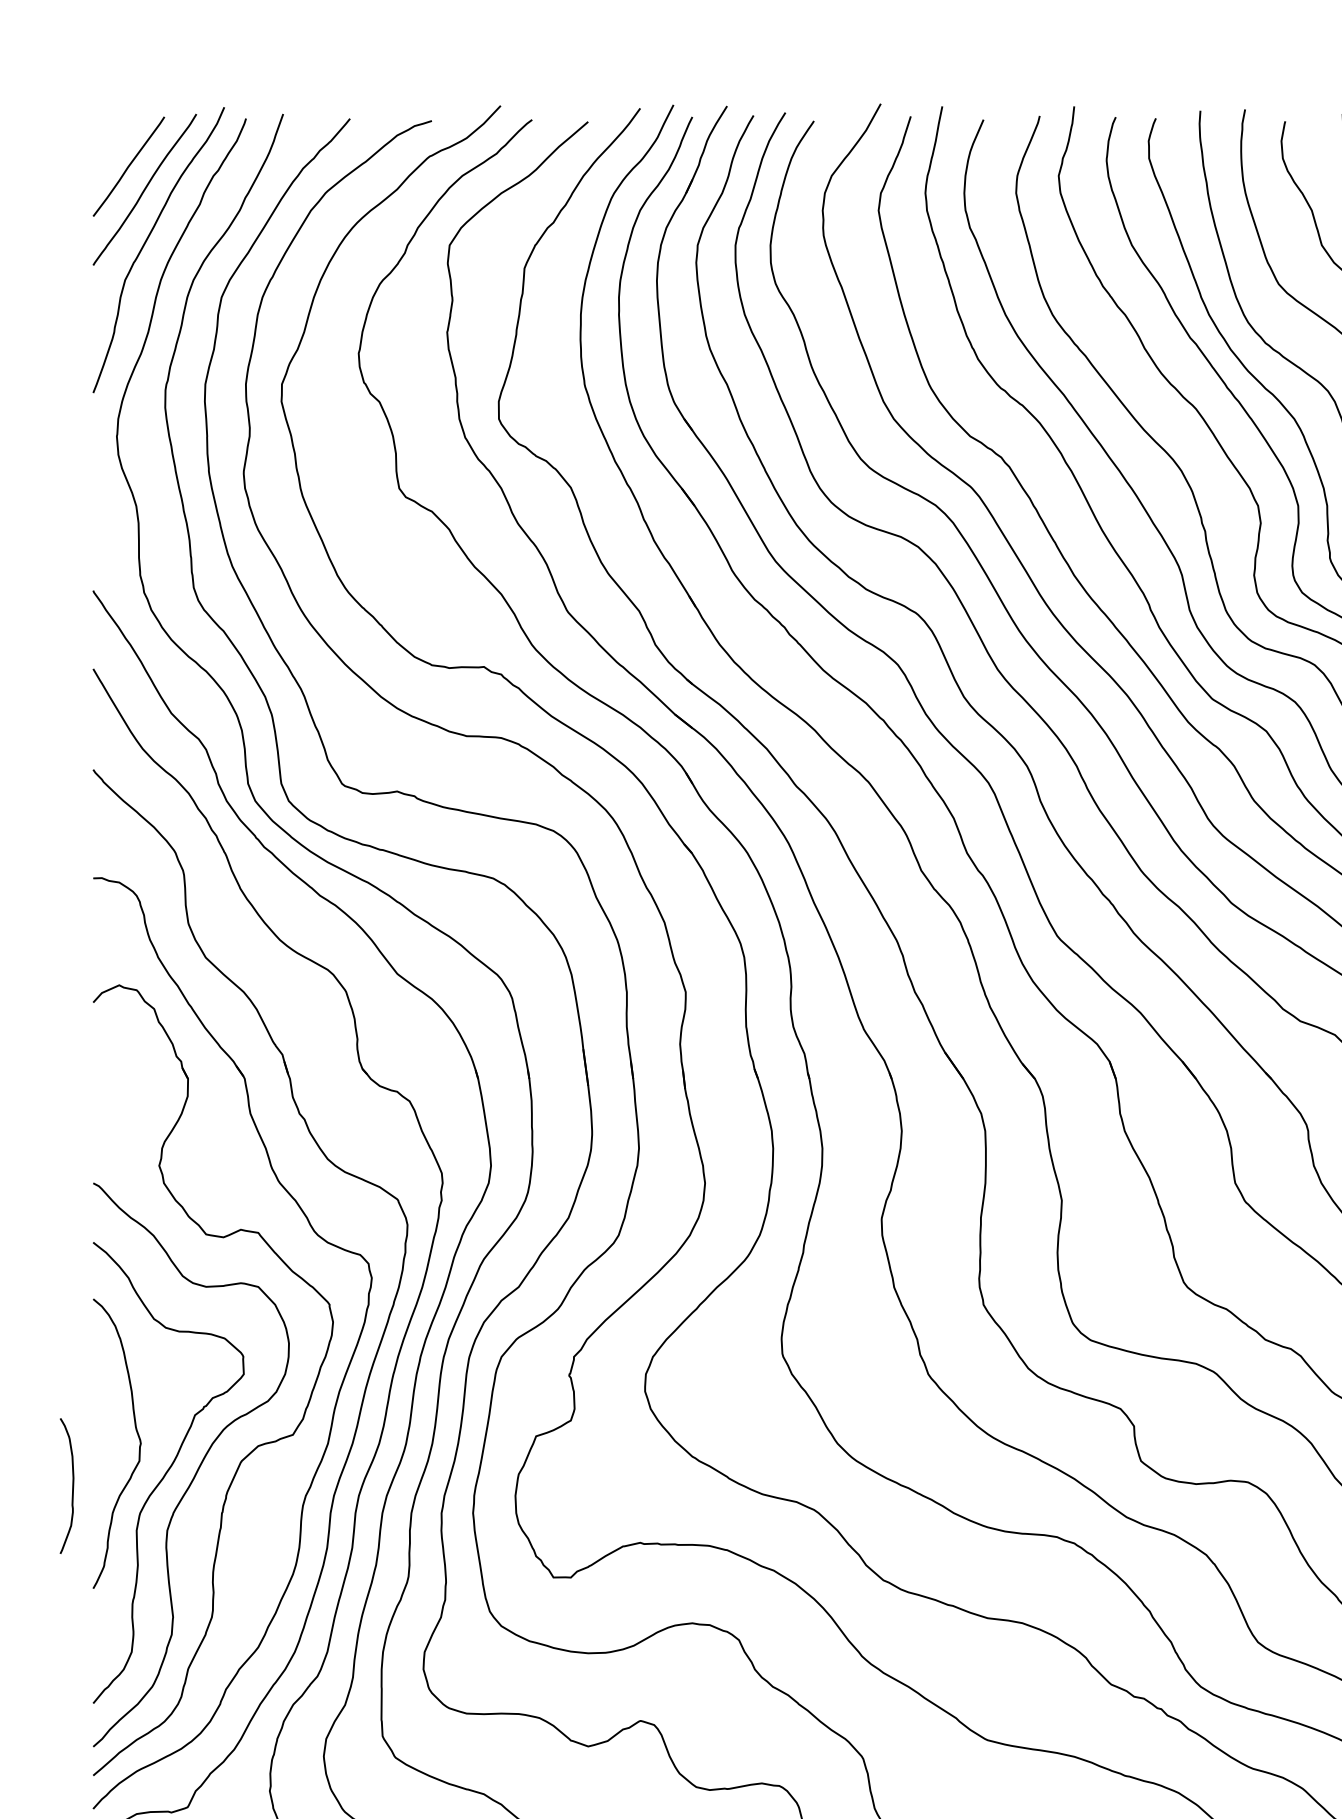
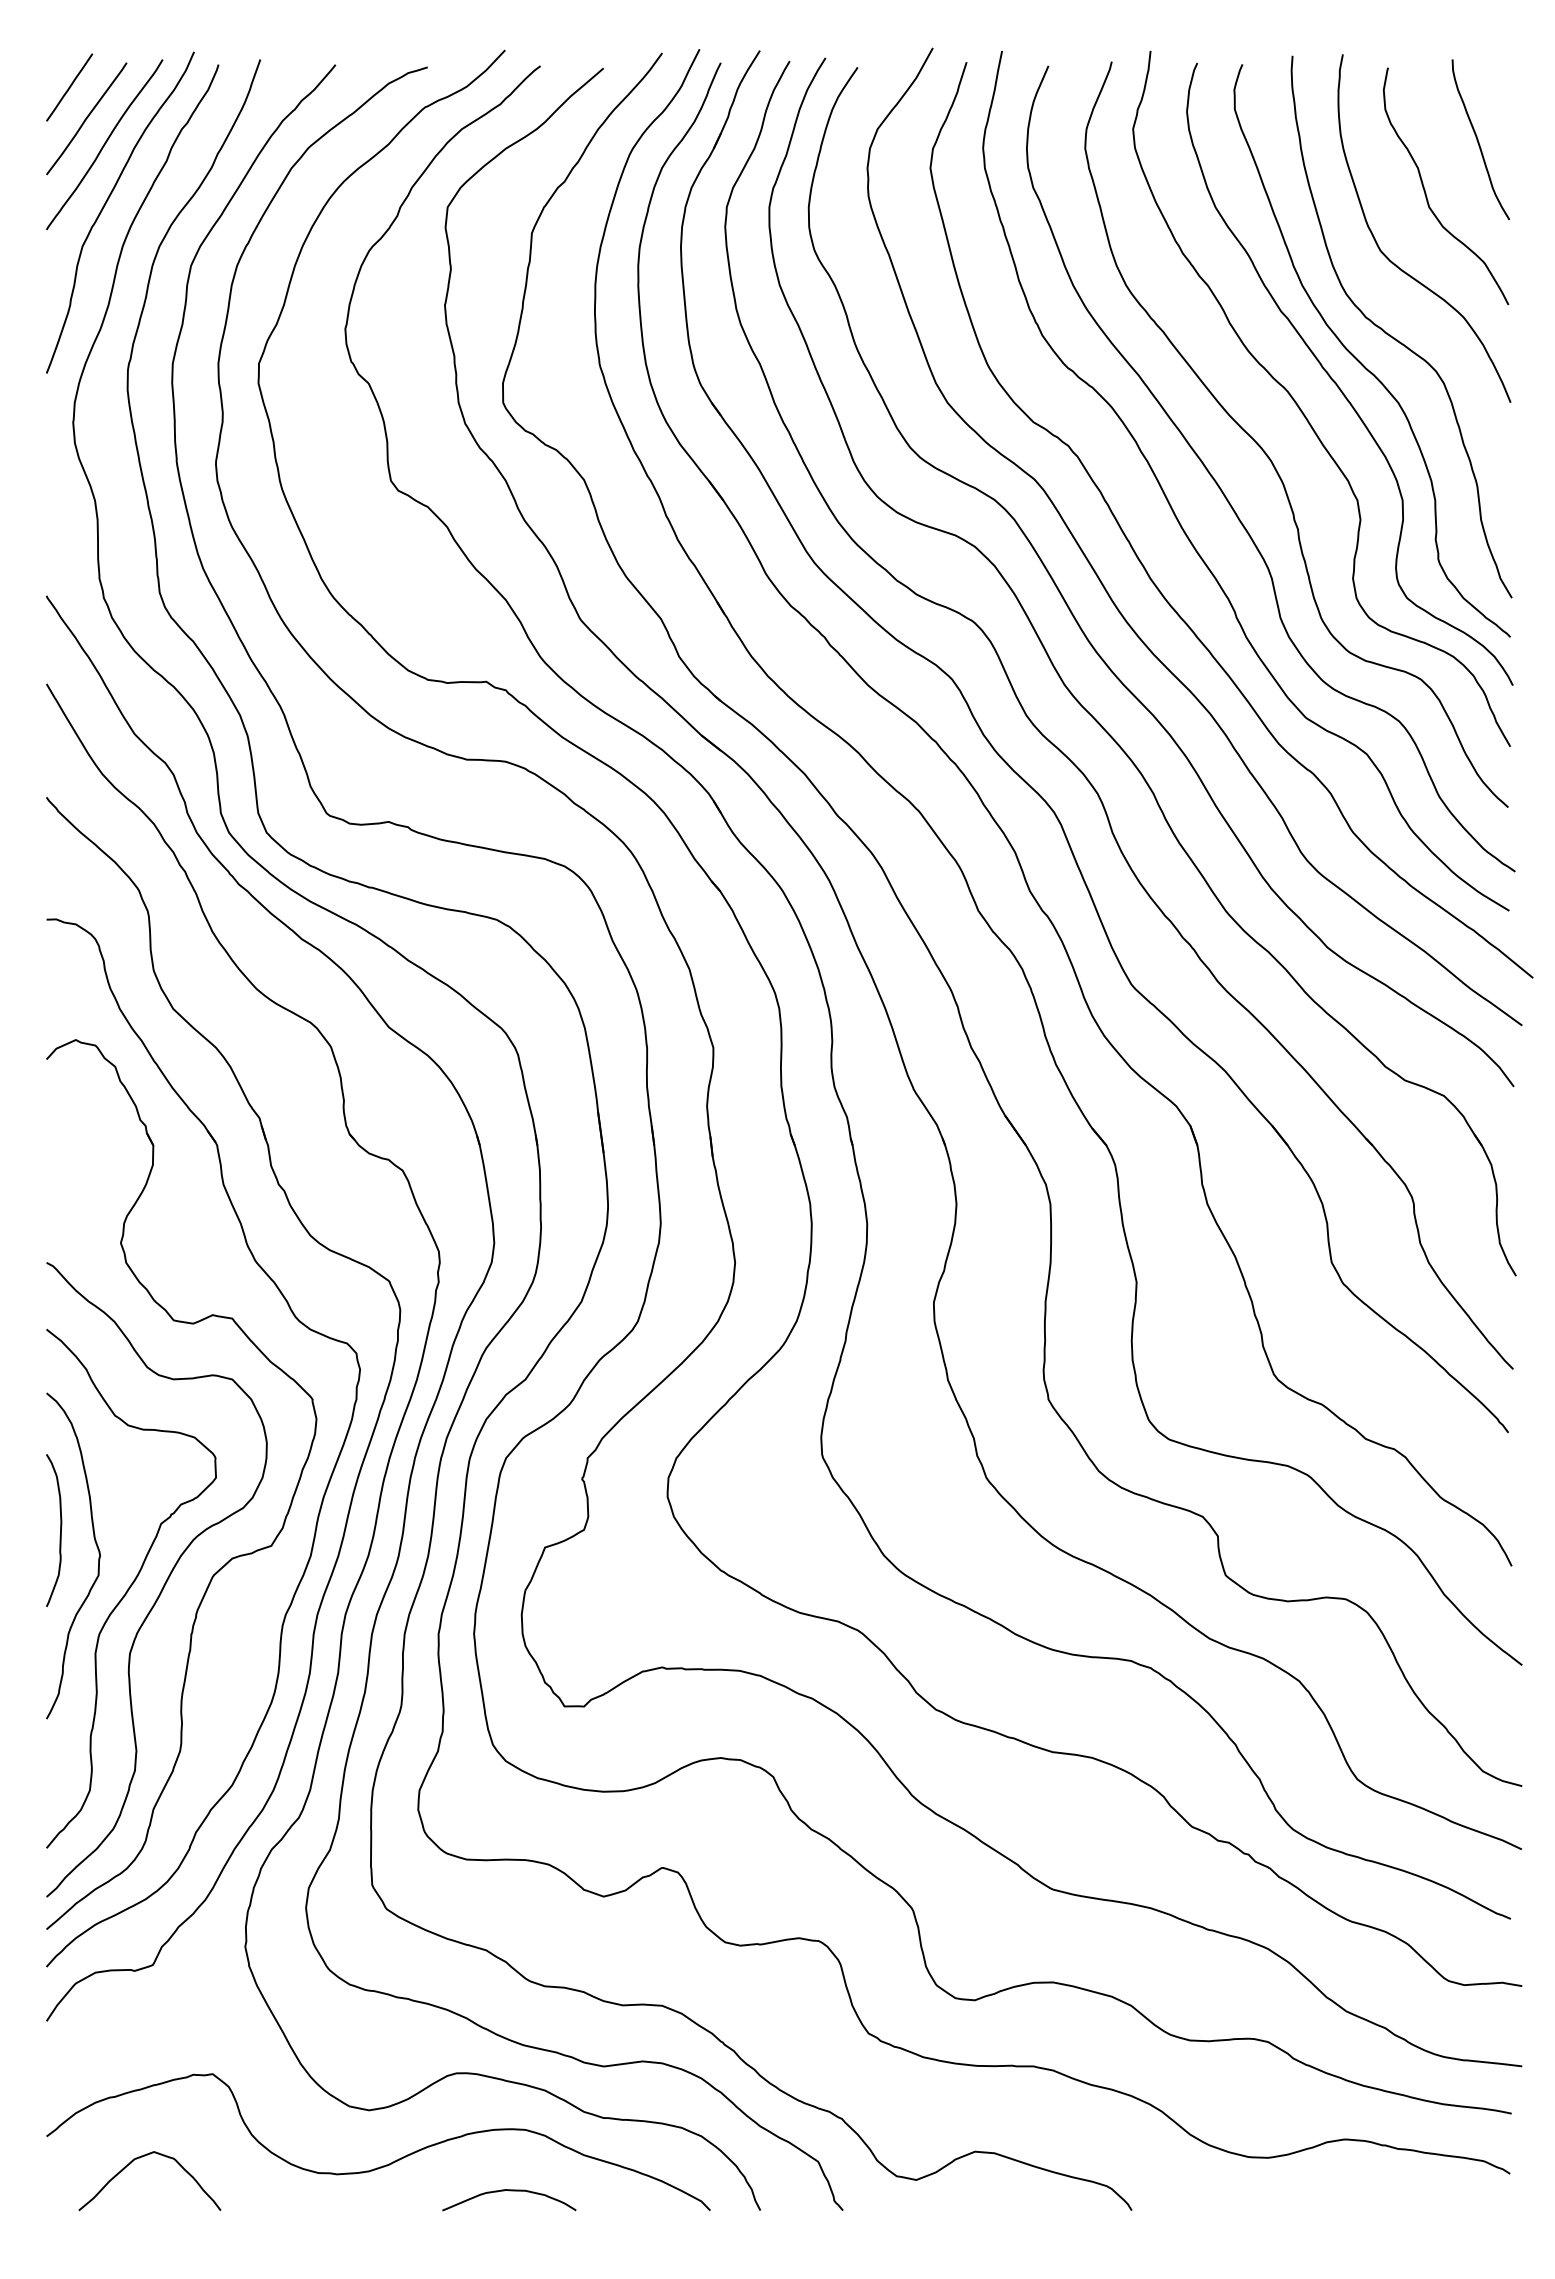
line: (113, 138) -> (69, 87), added
curve: (72, 1486) -> (60, 1530), moved

